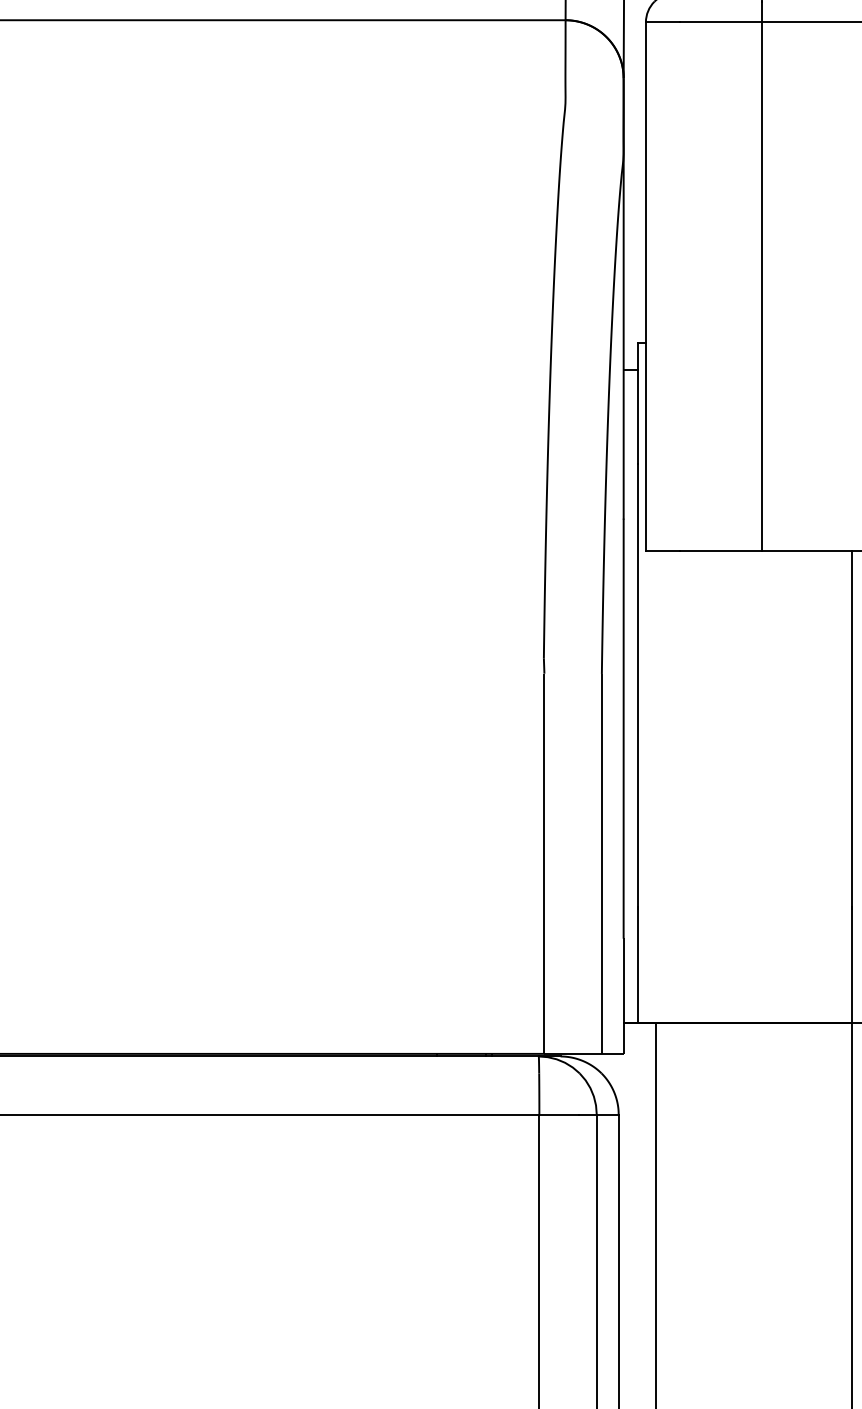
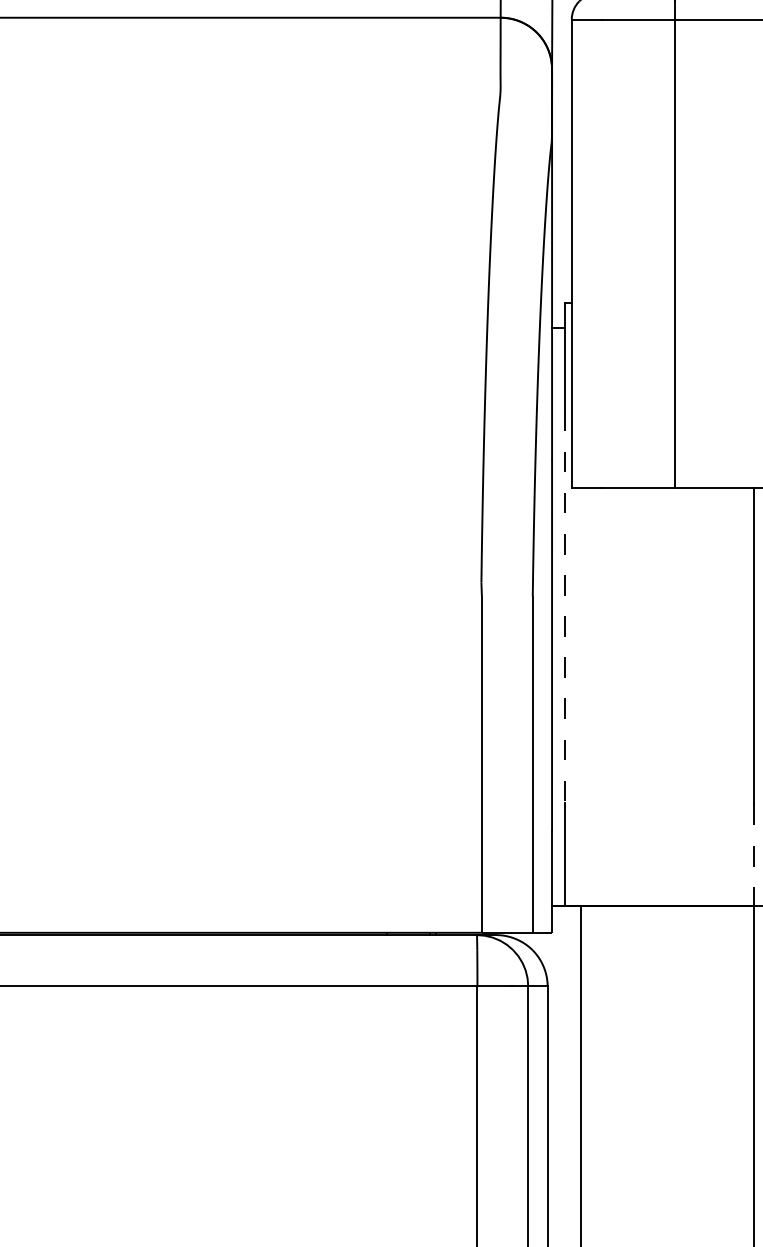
line: (638, 686) -> (565, 607), solid -> dashed
line: (852, 966) -> (754, 855), solid -> dashed

